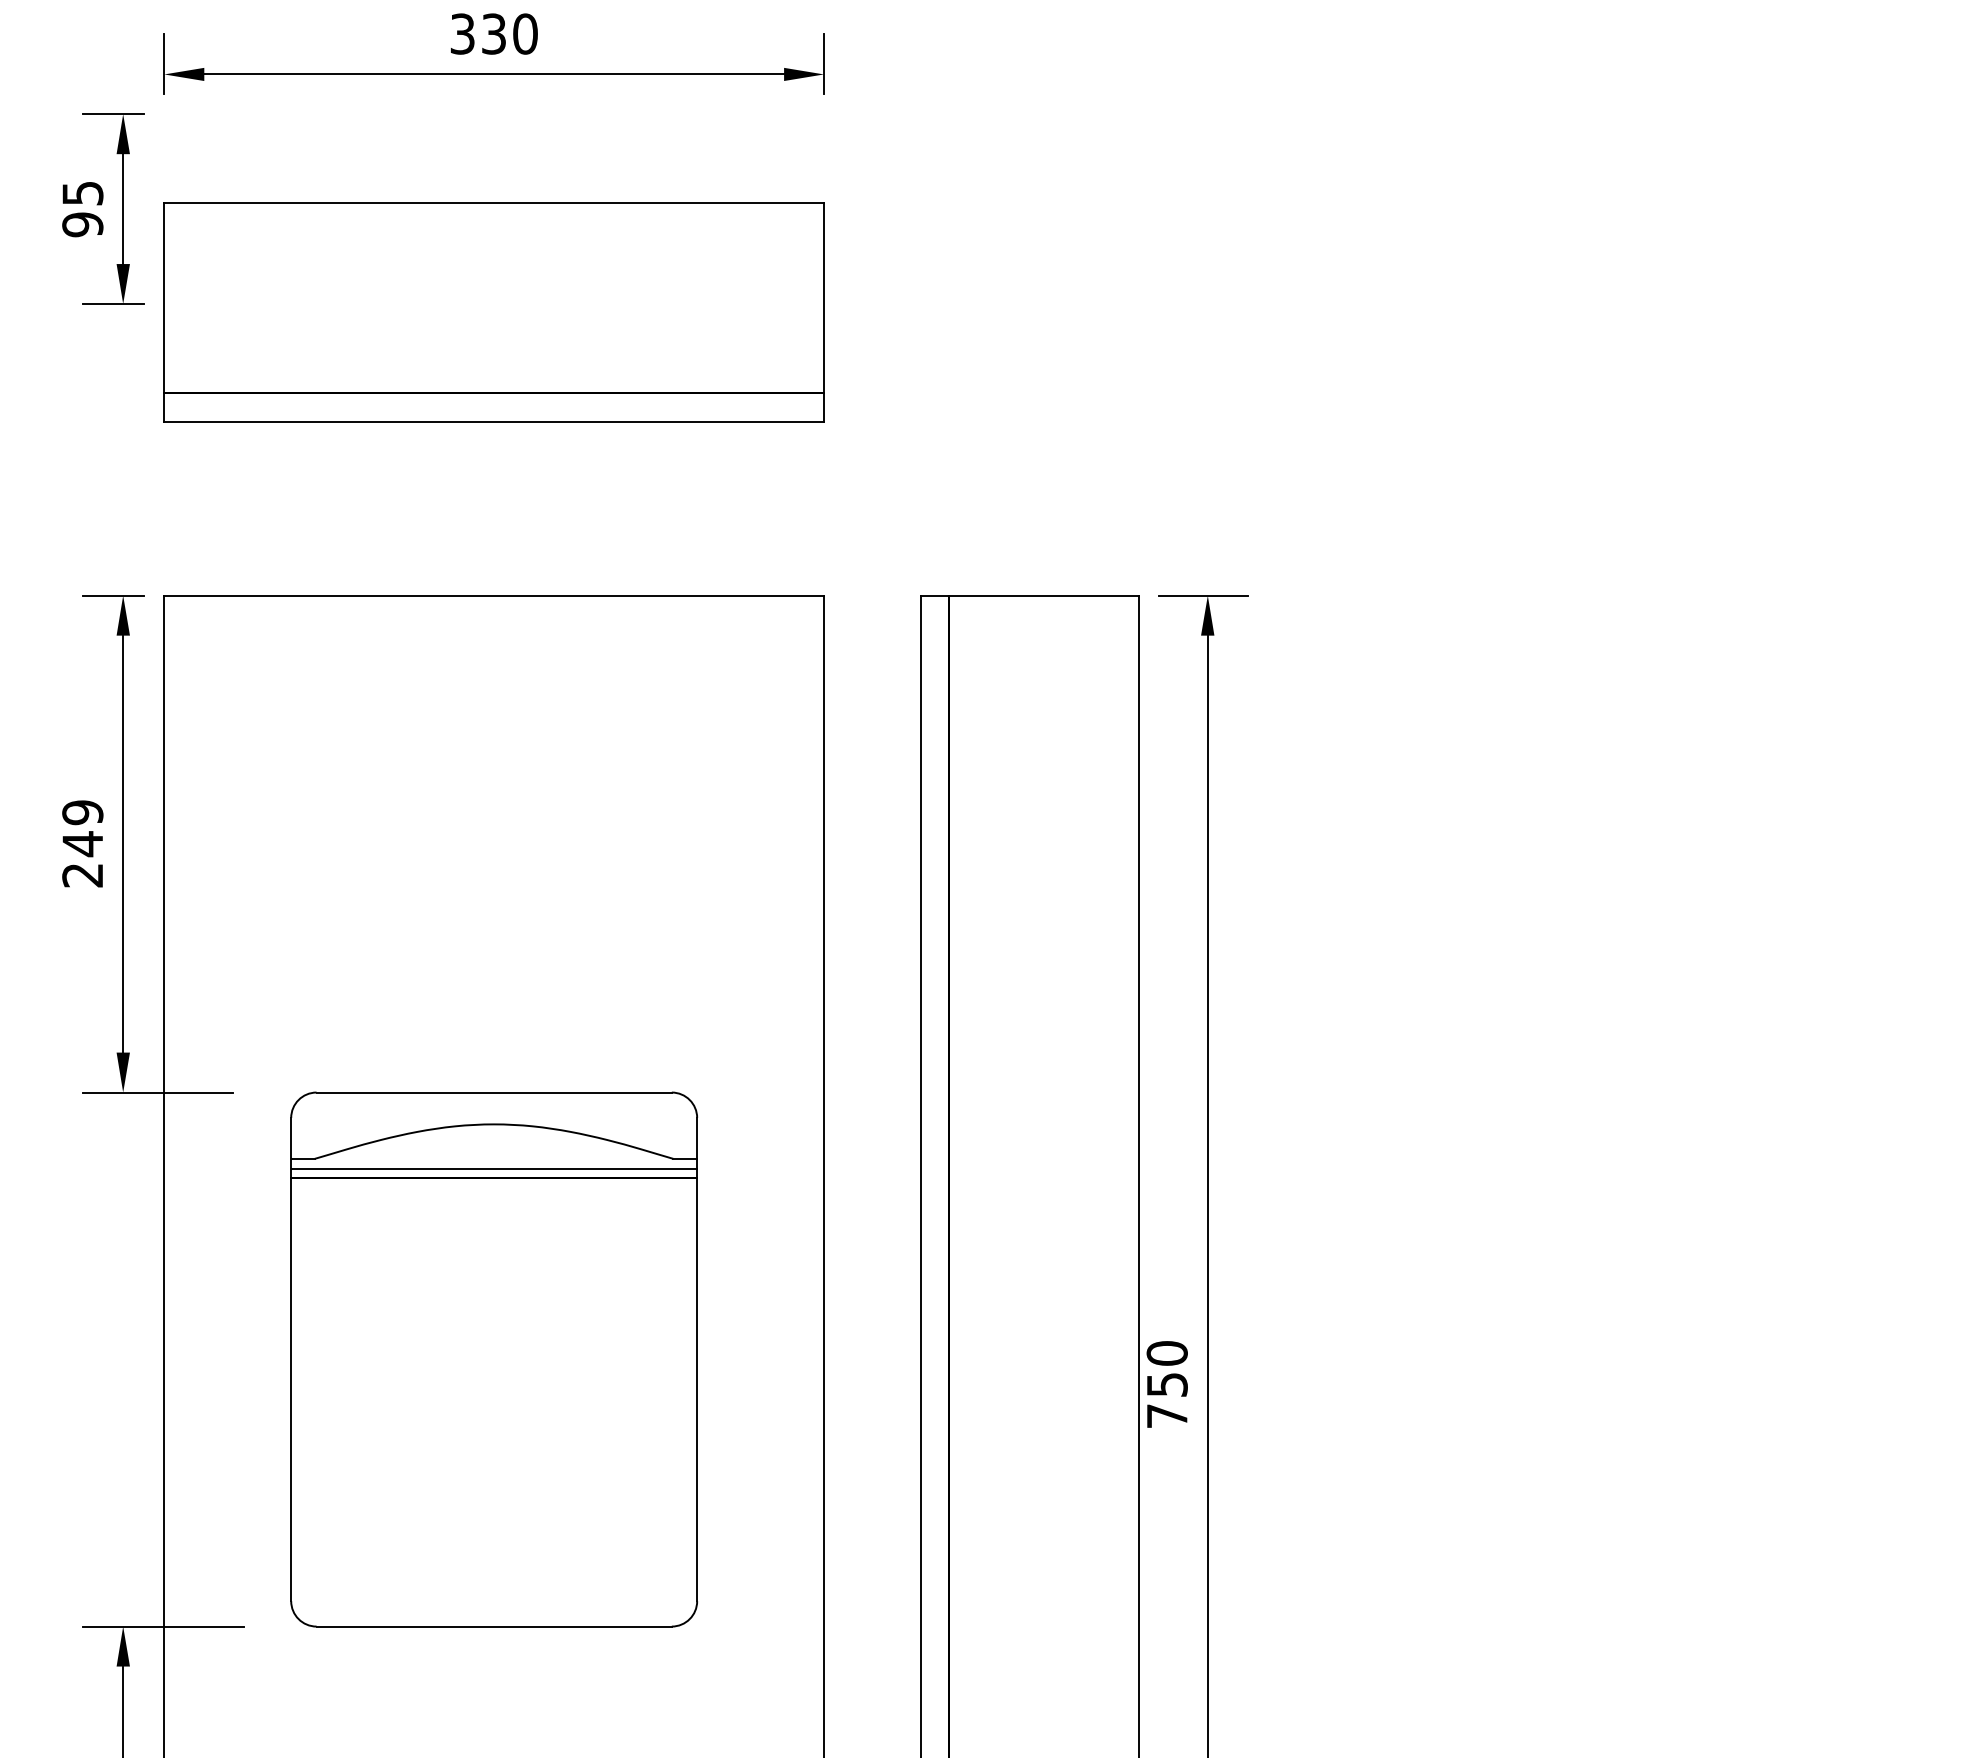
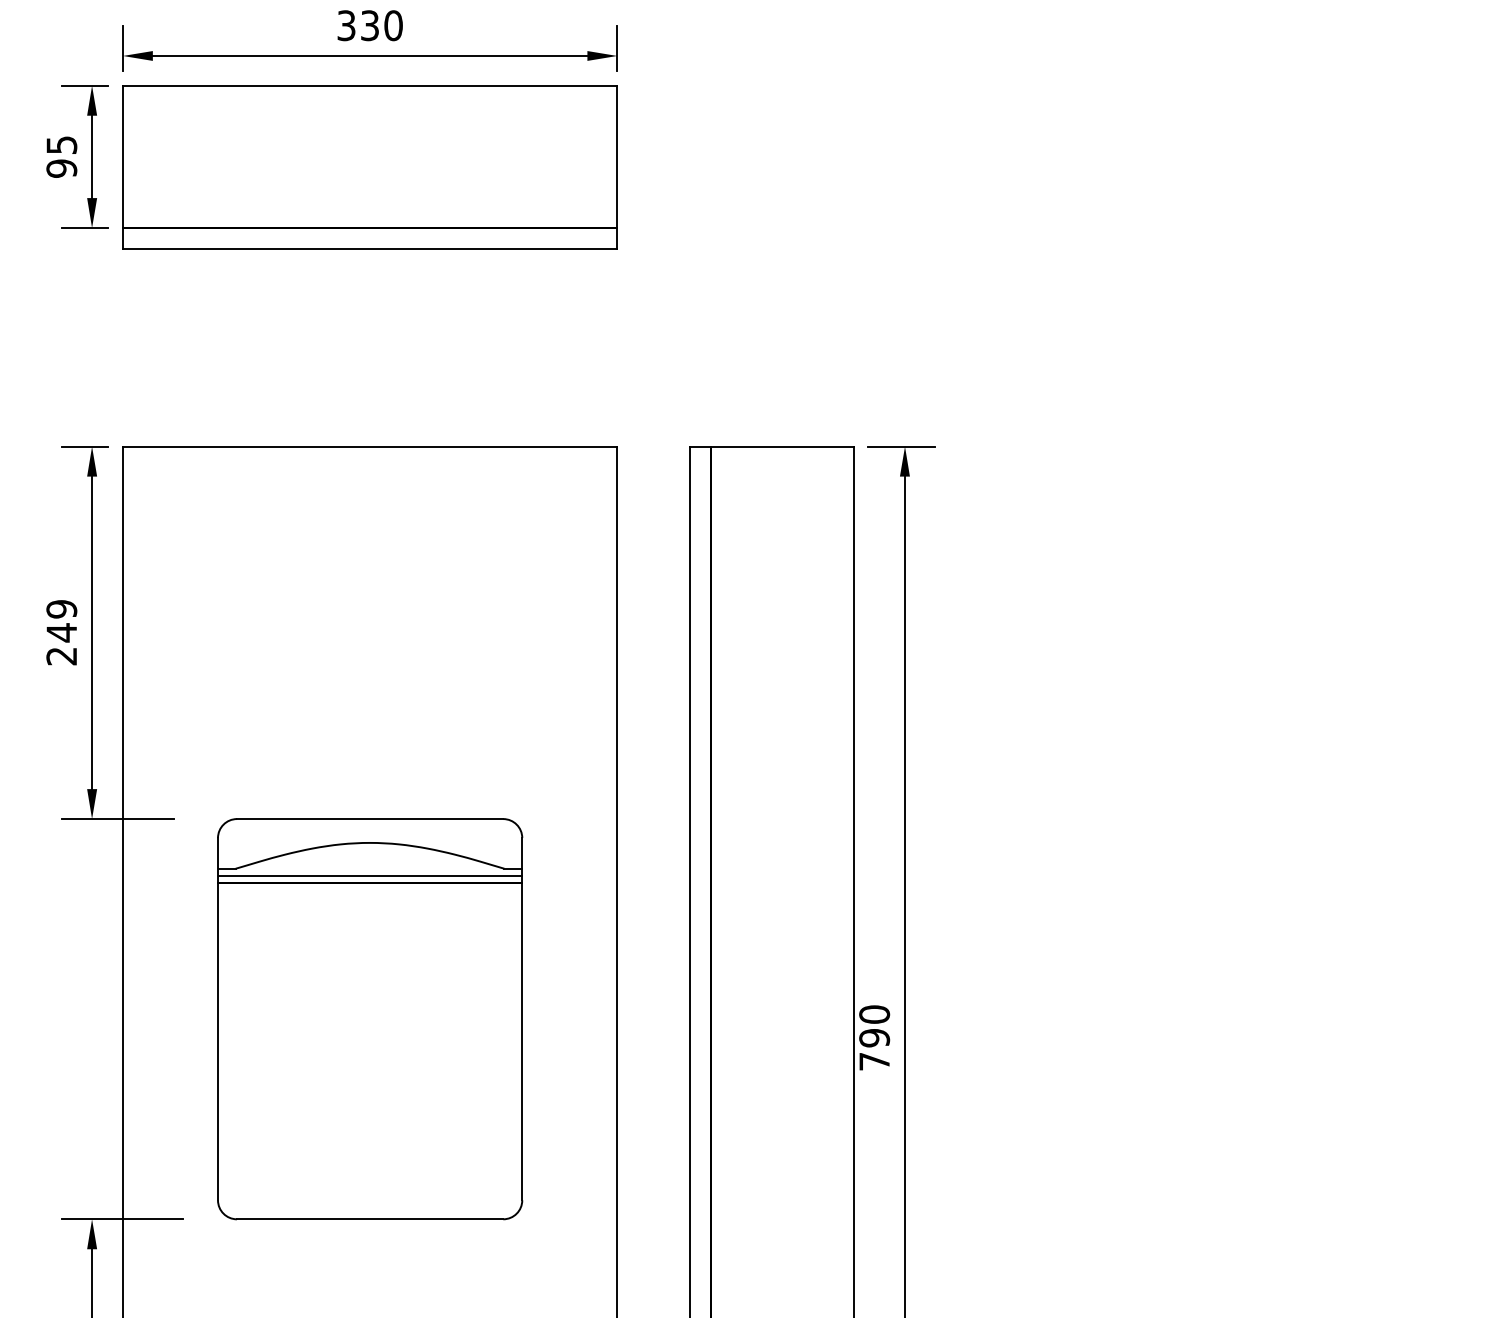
part: (493, 312) -> (369, 167), moved
text: (1166, 1384) -> (874, 1037), 750 -> 790

